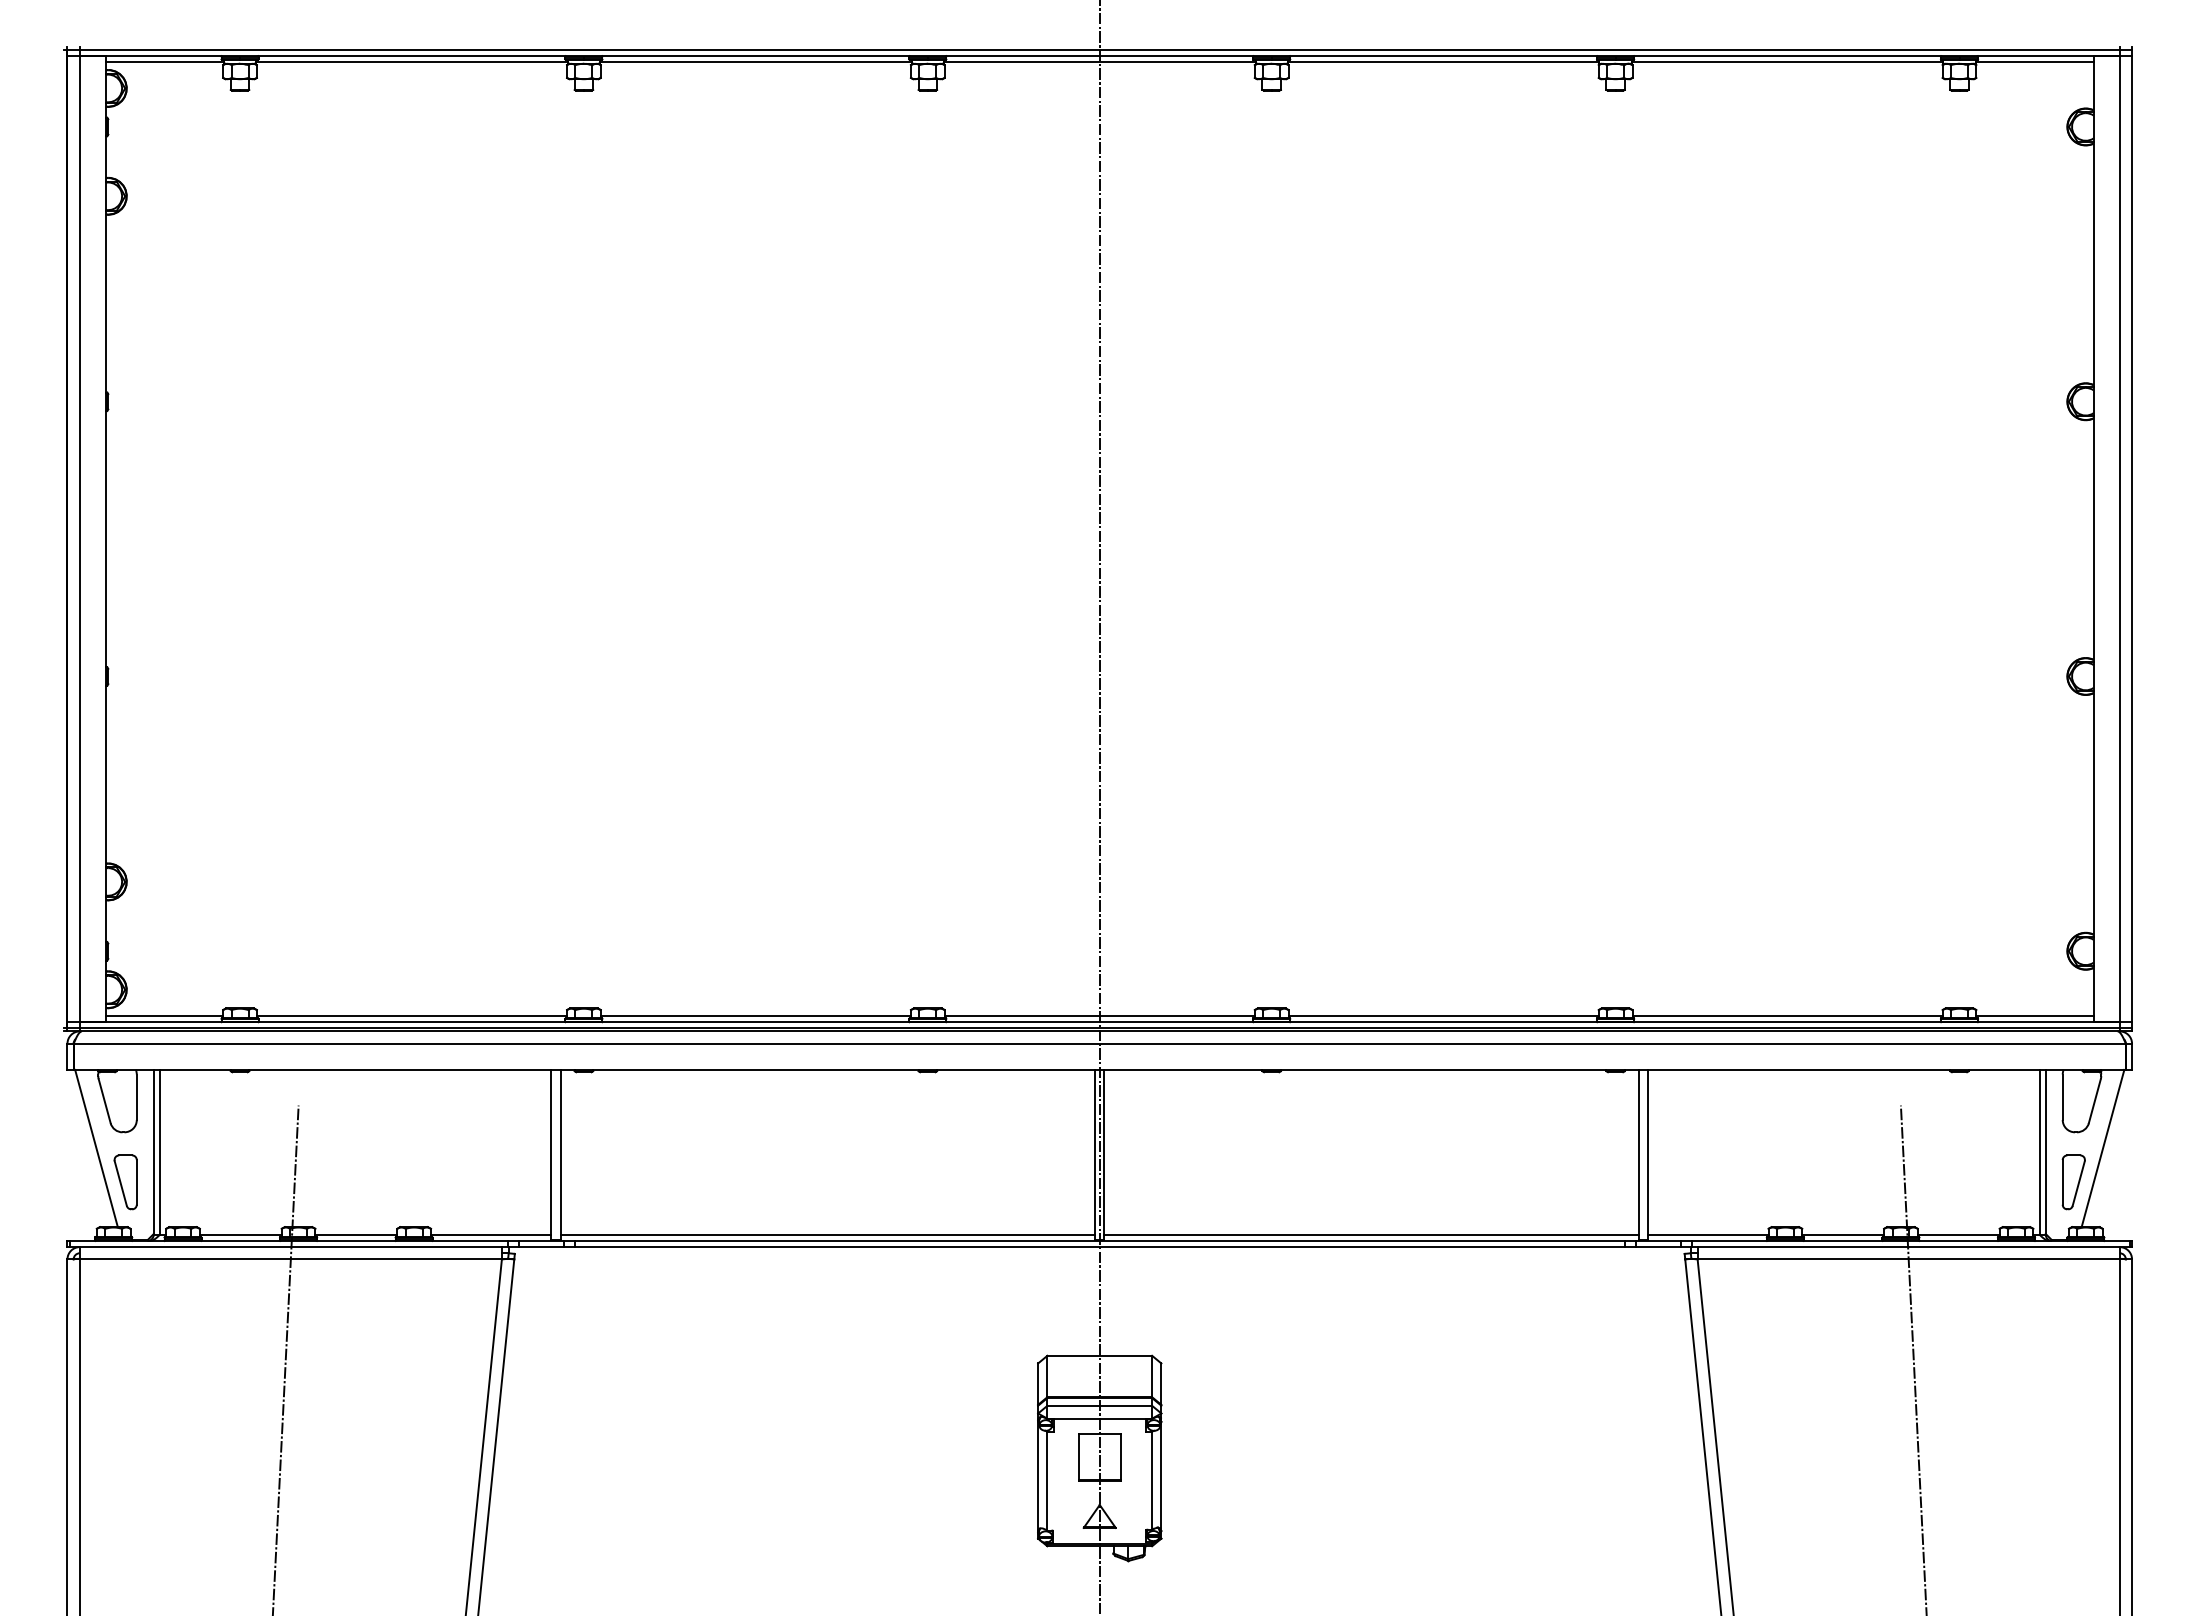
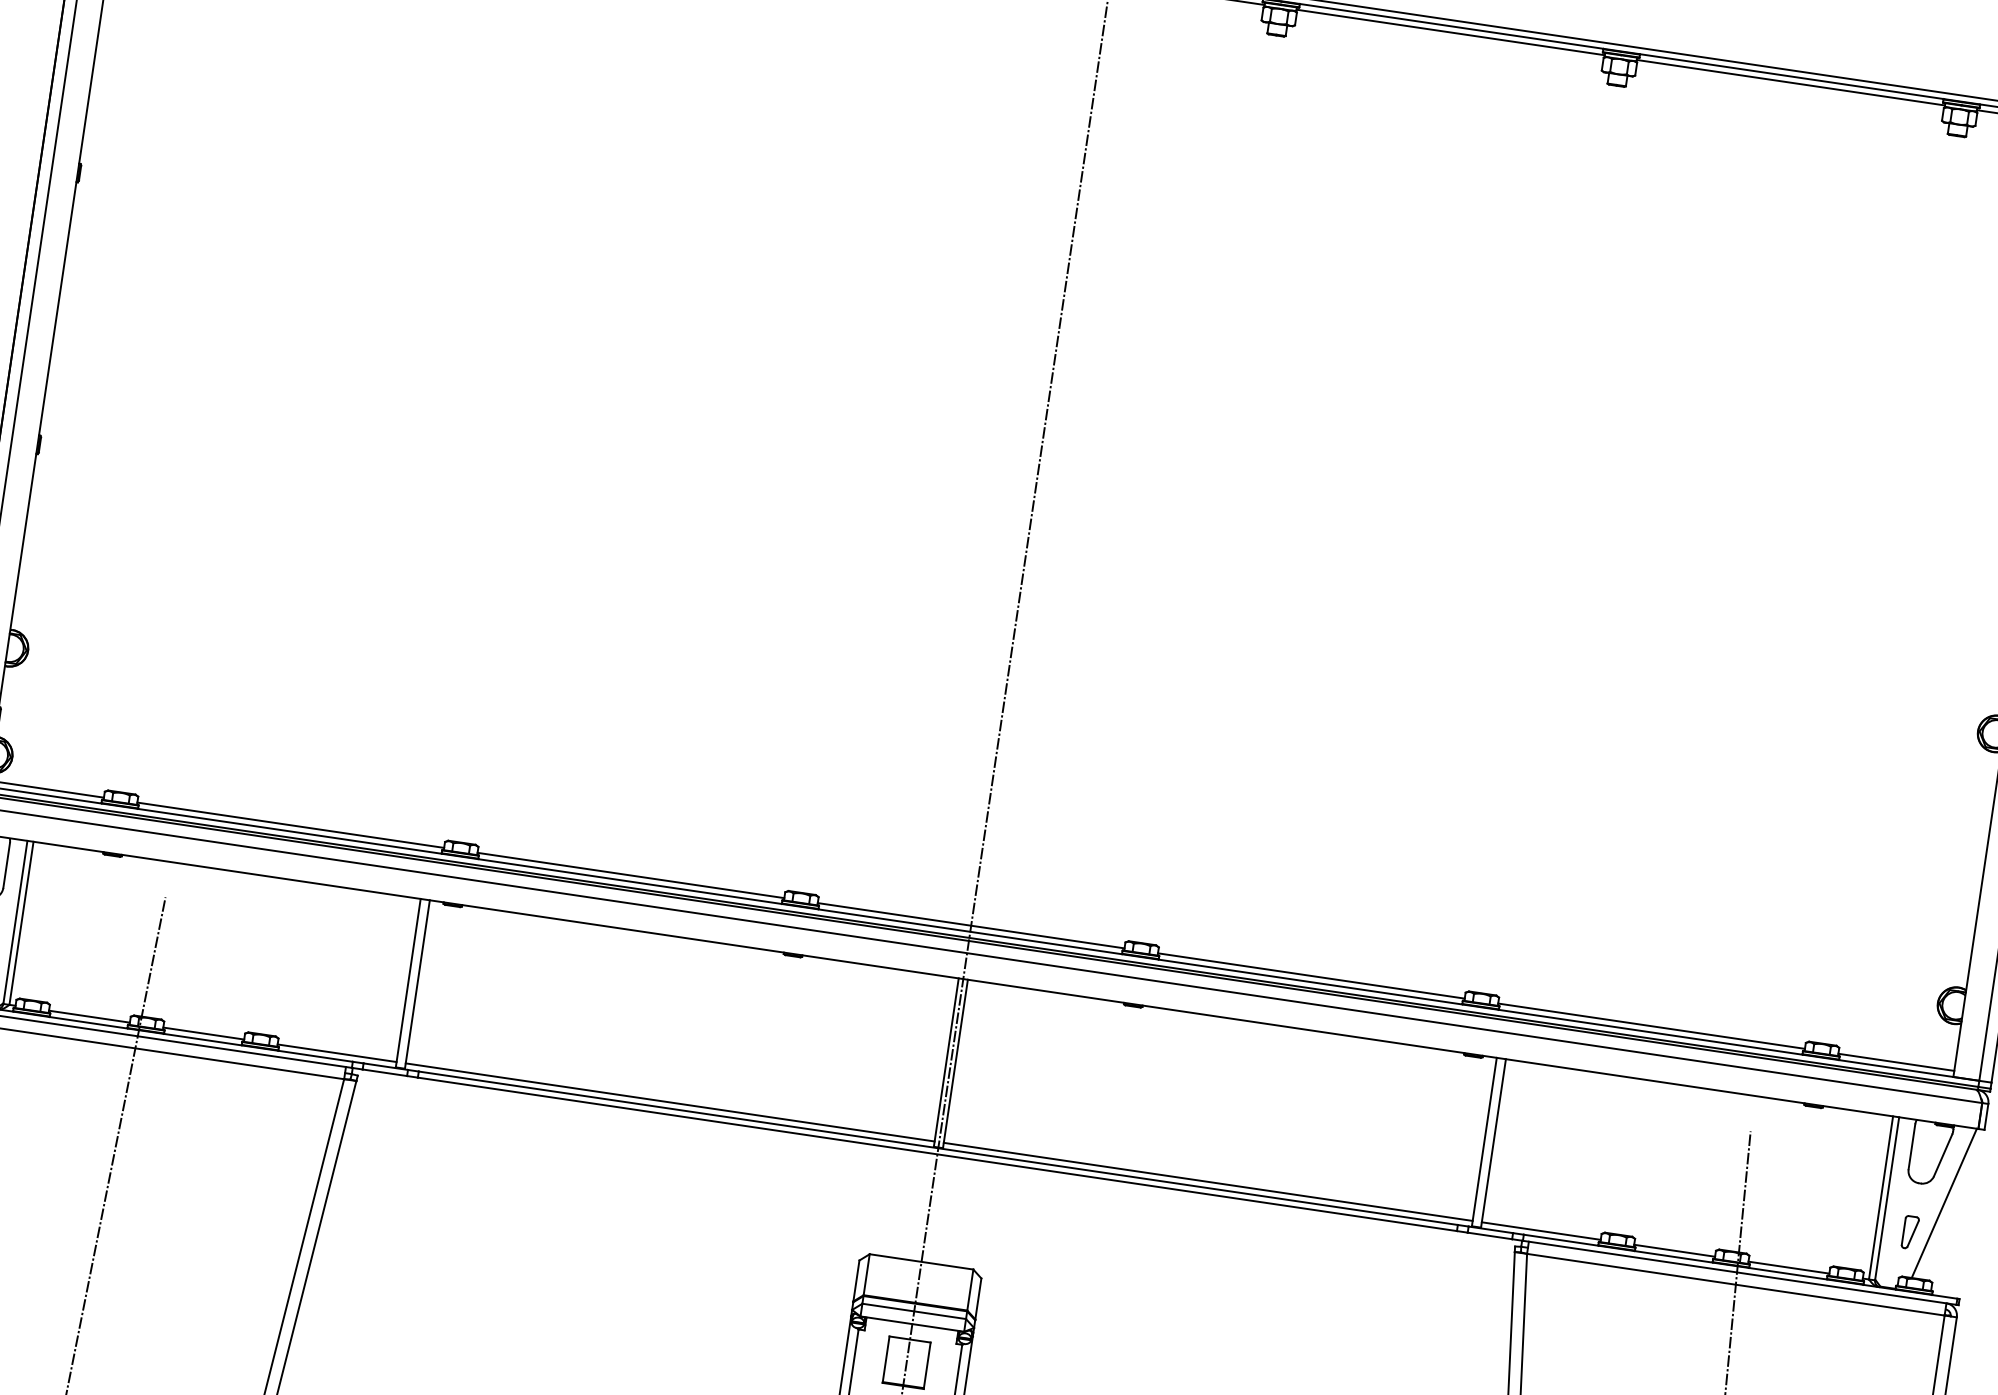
part: (2073, 1182) -> (1910, 1232), size x0.6

